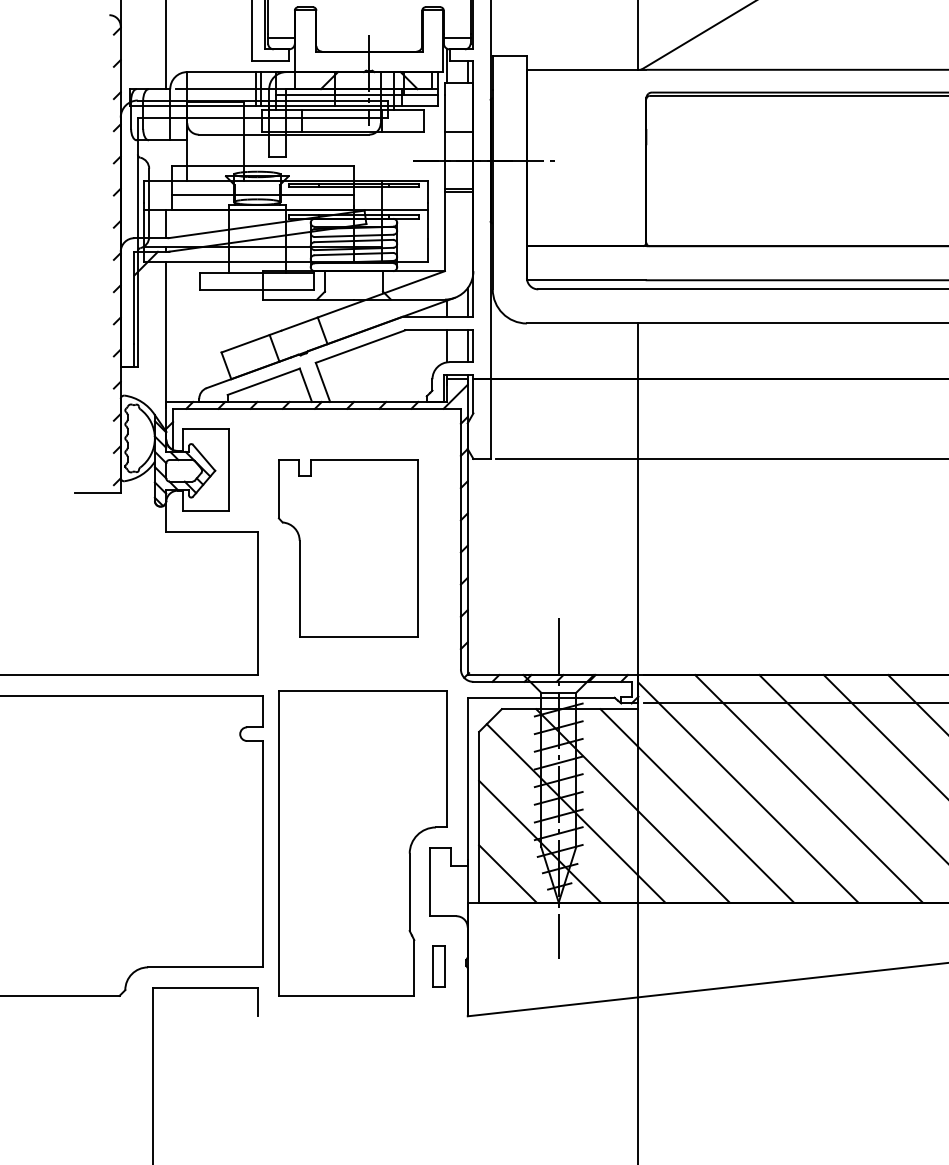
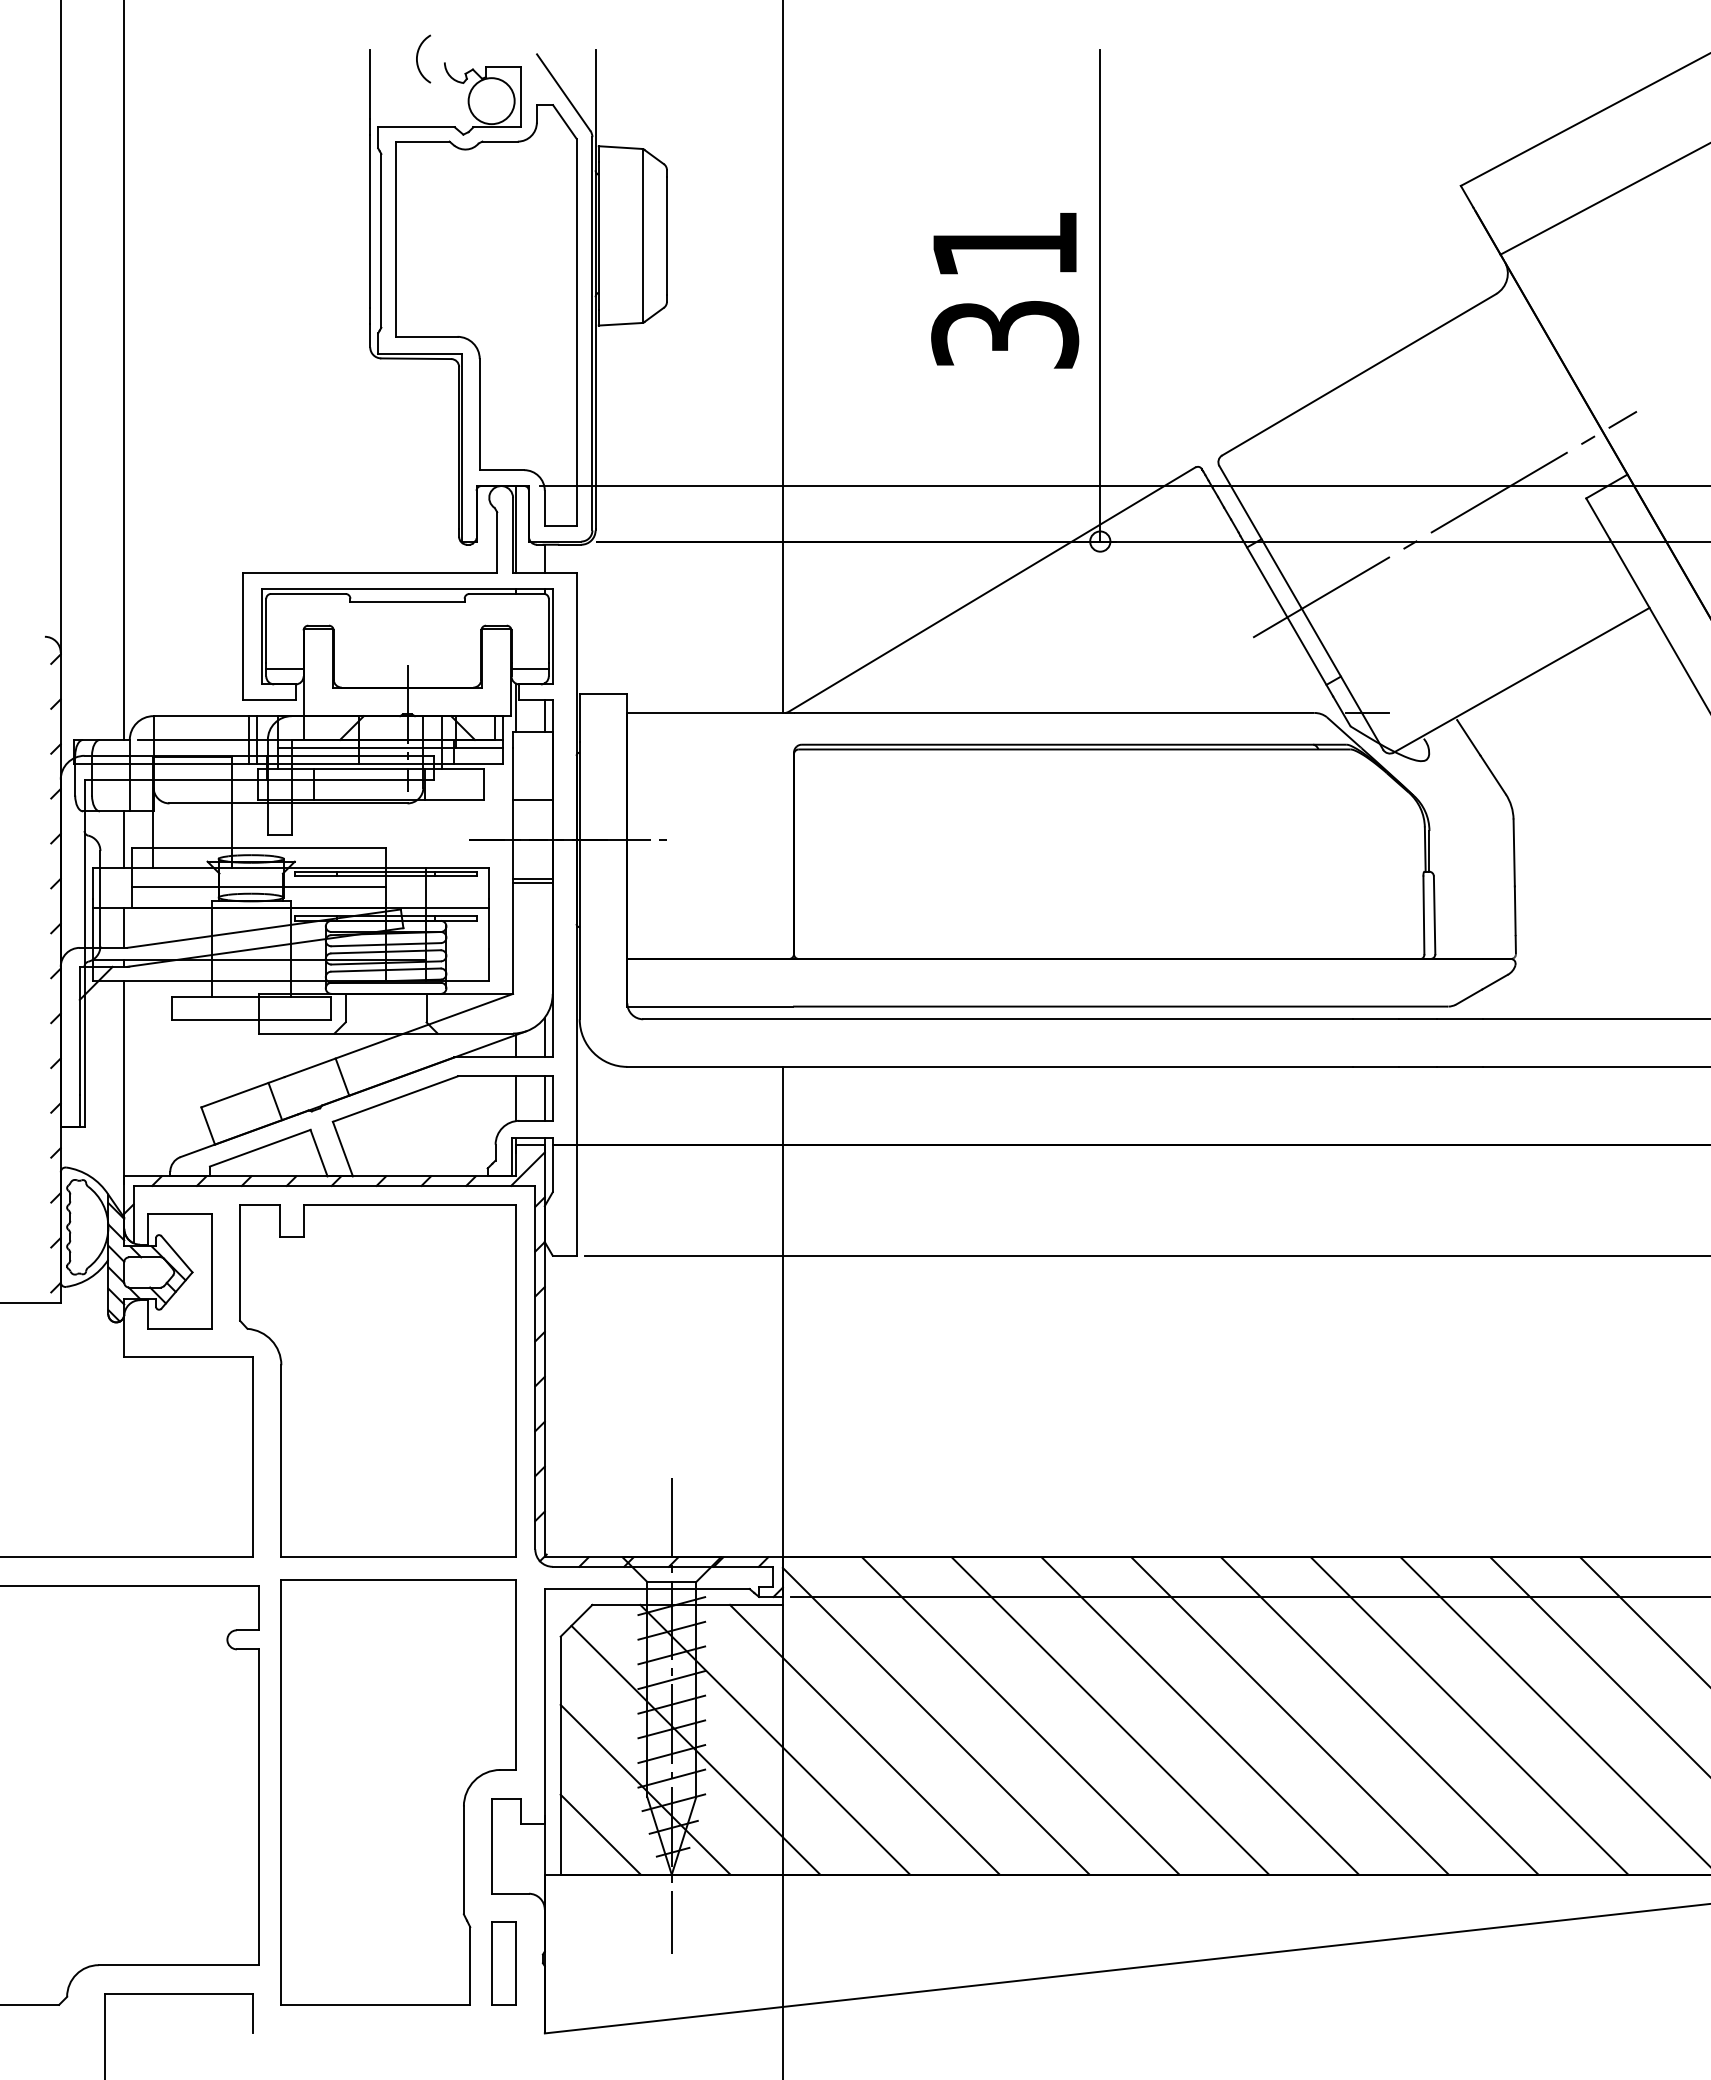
line: (166, 160) -> (124, 839), added
part: (347, 548) -> (377, 1380), size x1.43
part: (438, 966) -> (503, 1963), size x1.43

